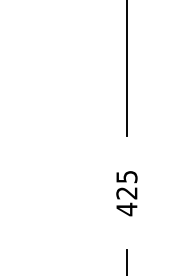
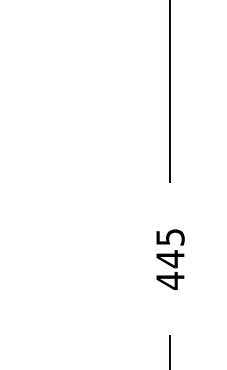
text: (126, 193) -> (169, 259), 425 -> 445

